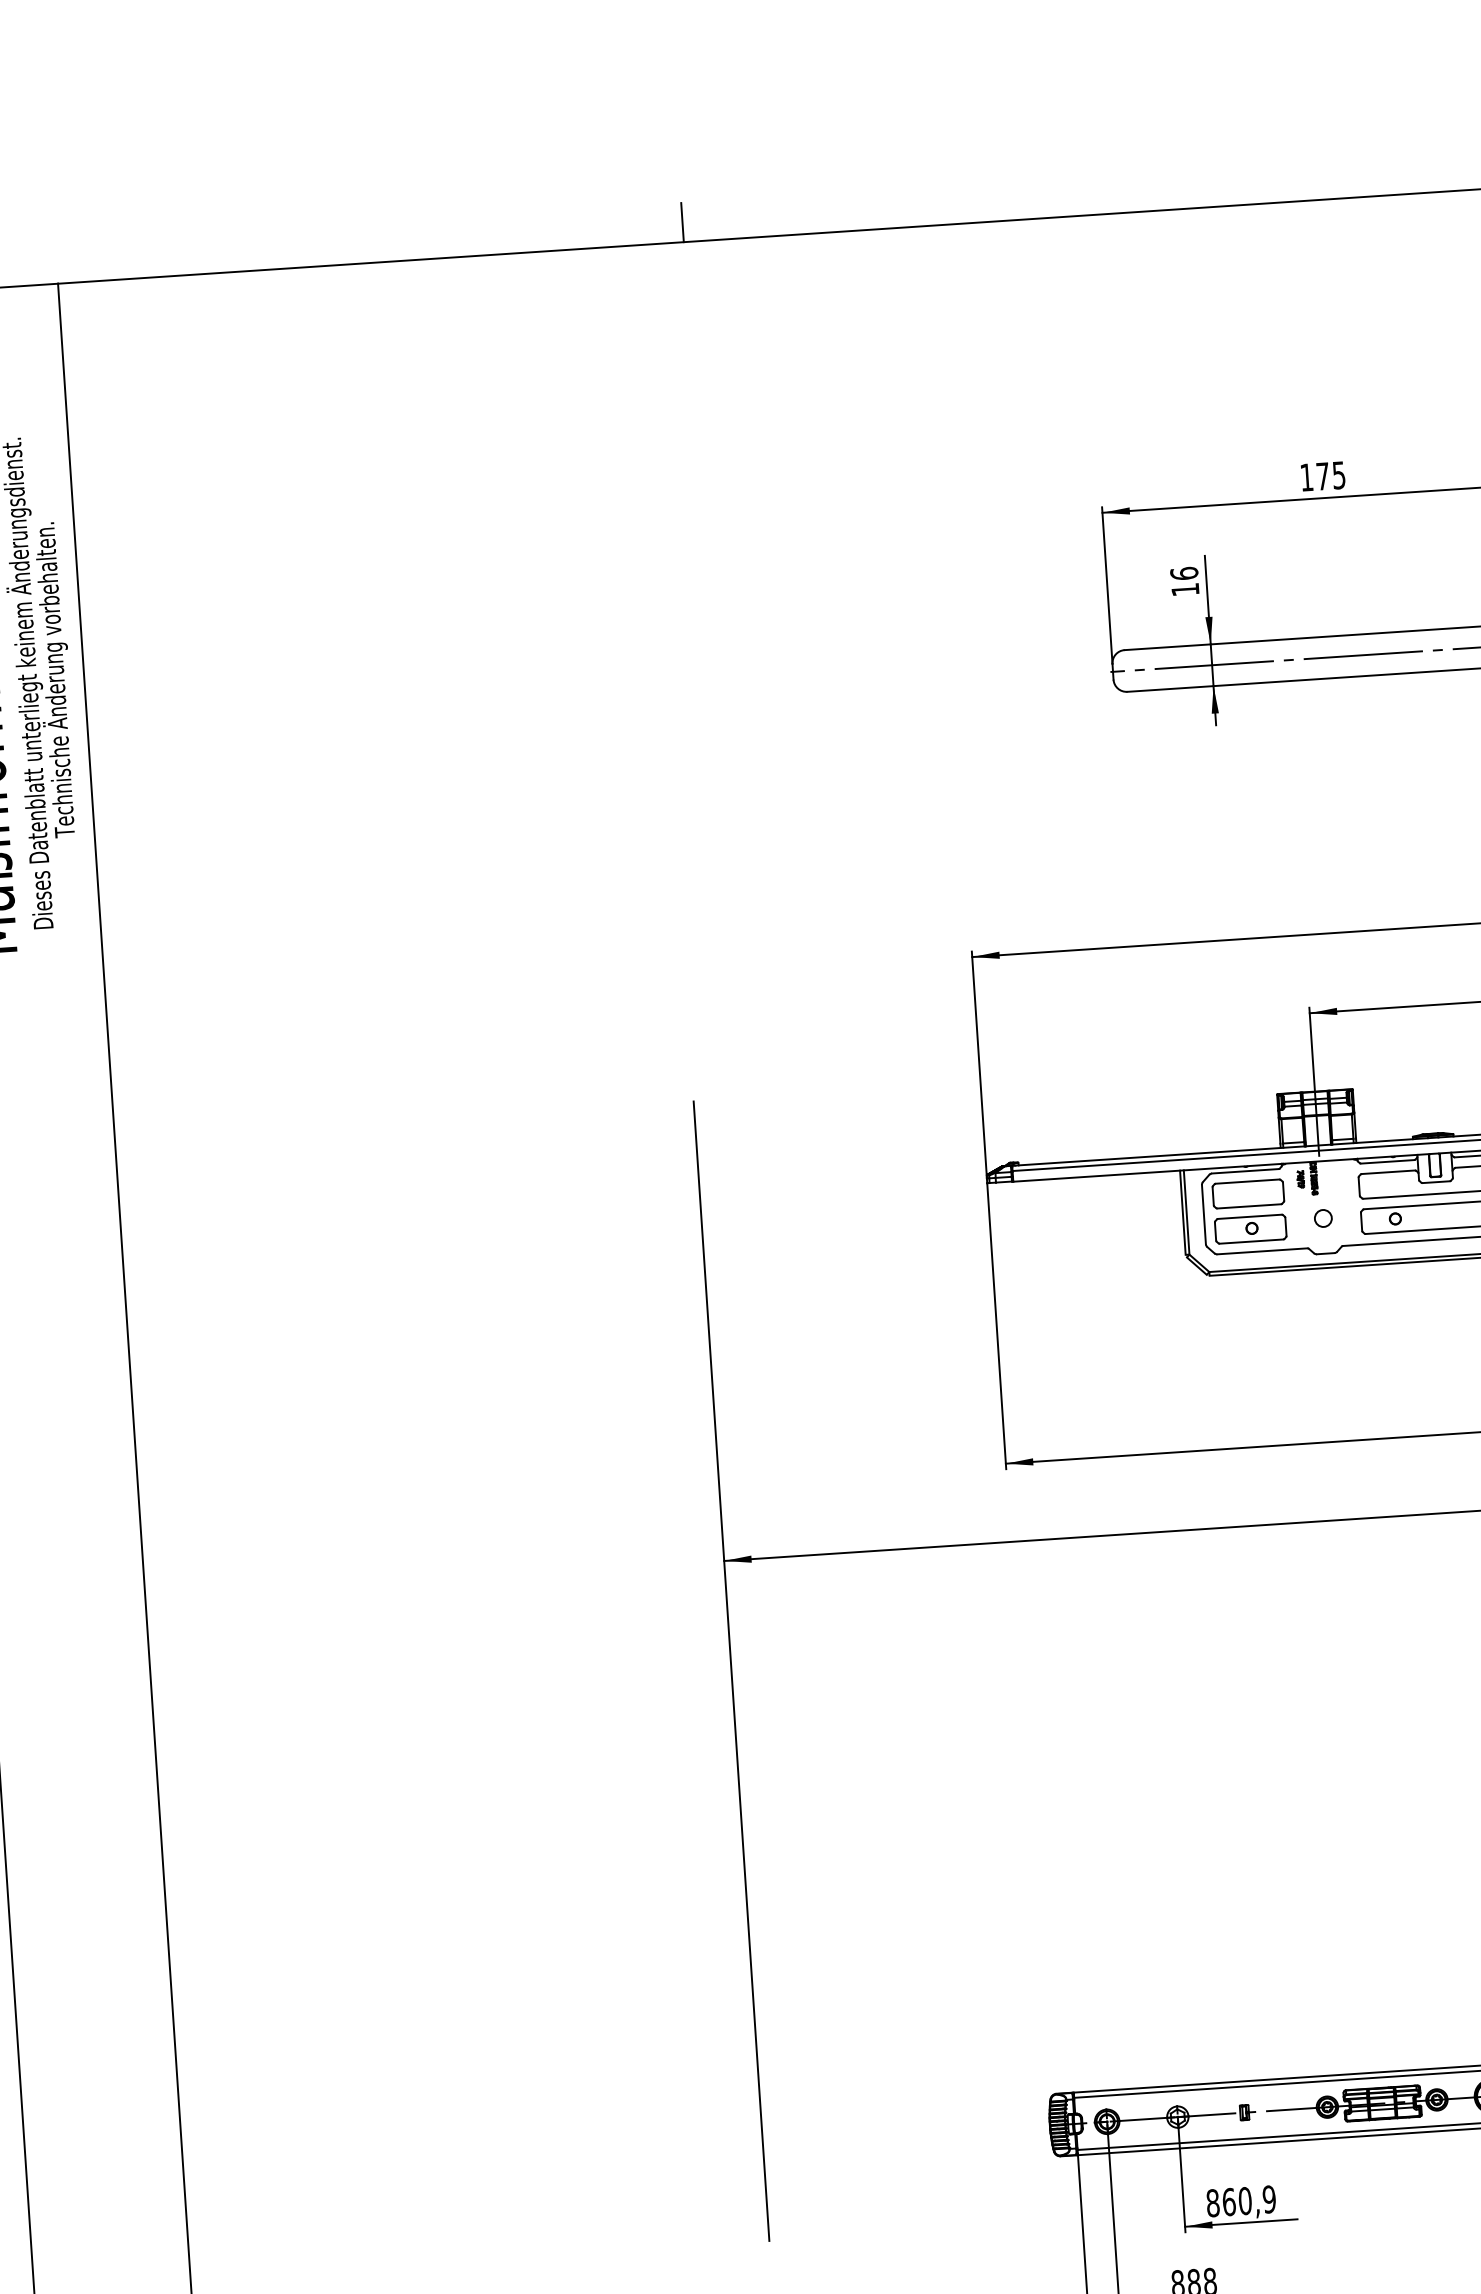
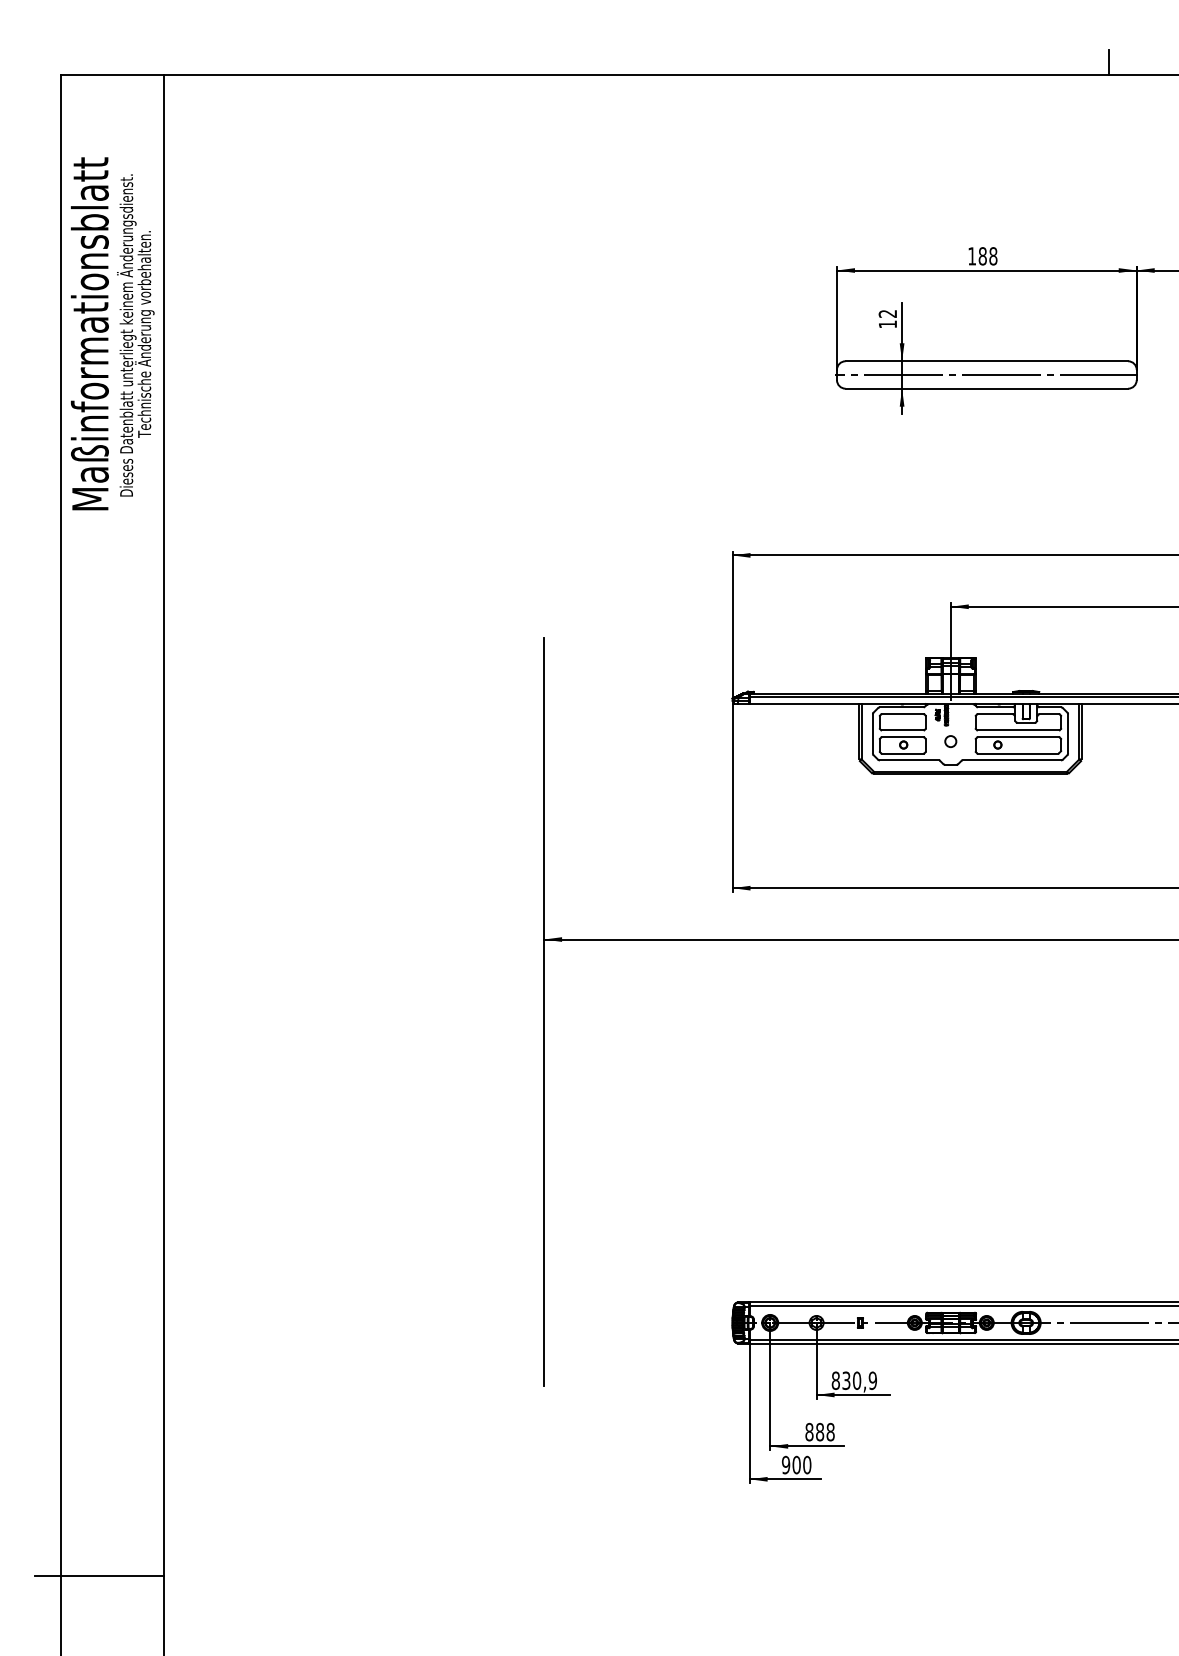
line: (681, 222) -> (574, 62), removed
text: (1330, 476) -> (987, 256), 175 -> 188
text: (1183, 573) -> (887, 313), 16 -> 12
text: (1229, 2201) -> (846, 1380), 860,9 -> 830,9

